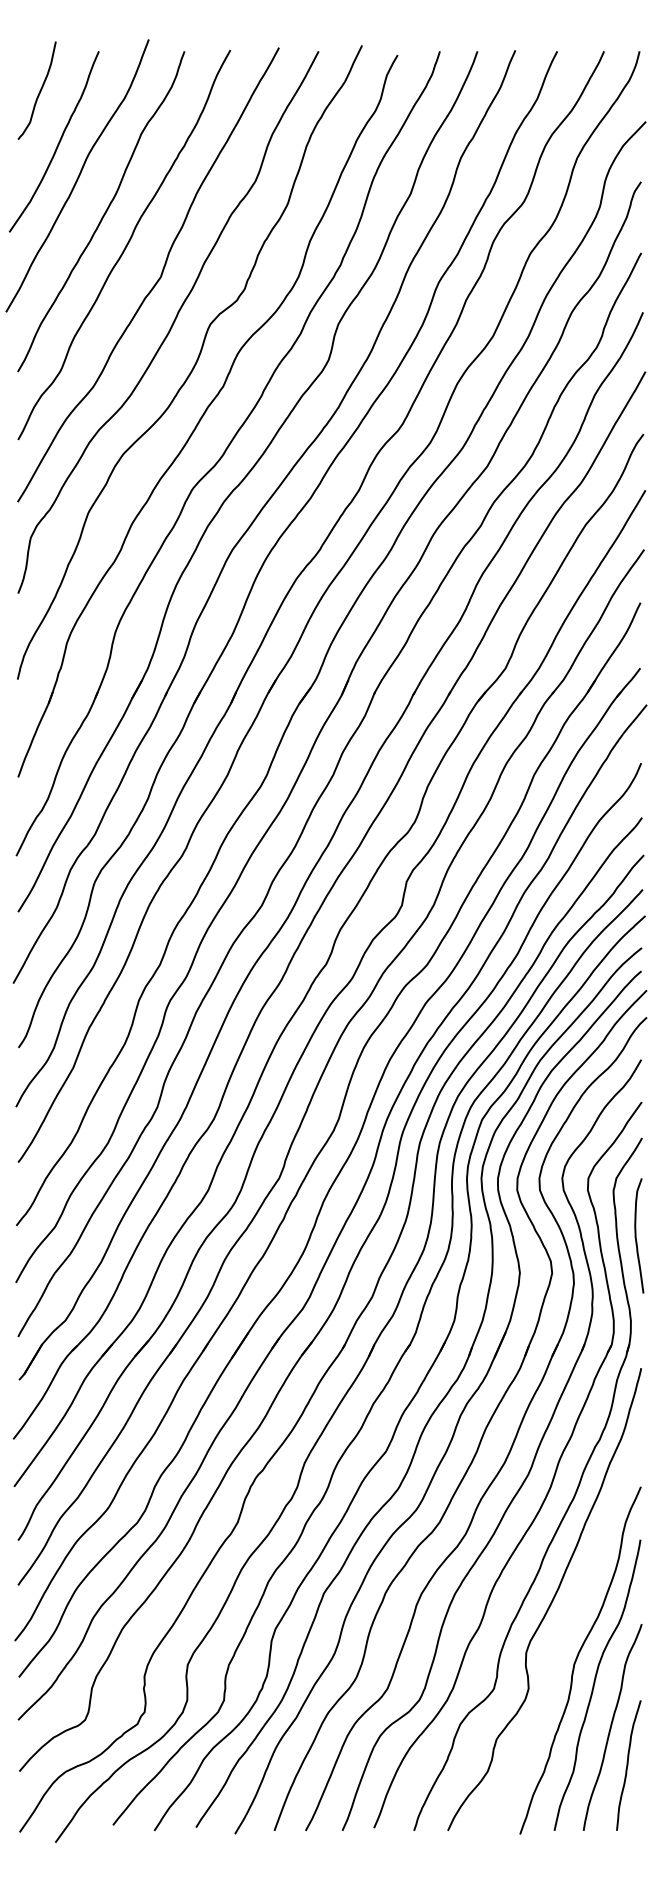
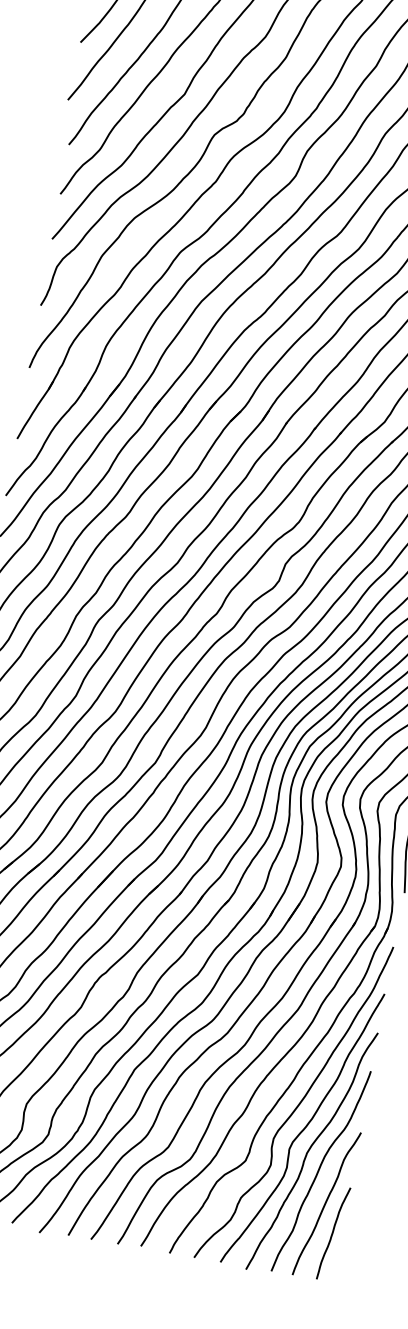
curve: (563, 1632) -> (303, 1128), added

